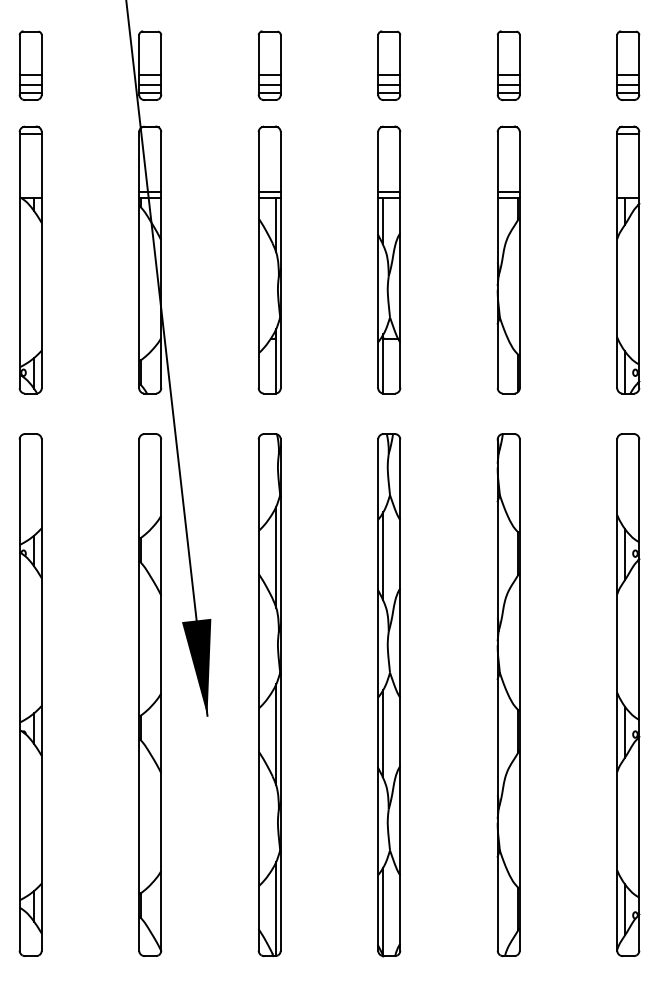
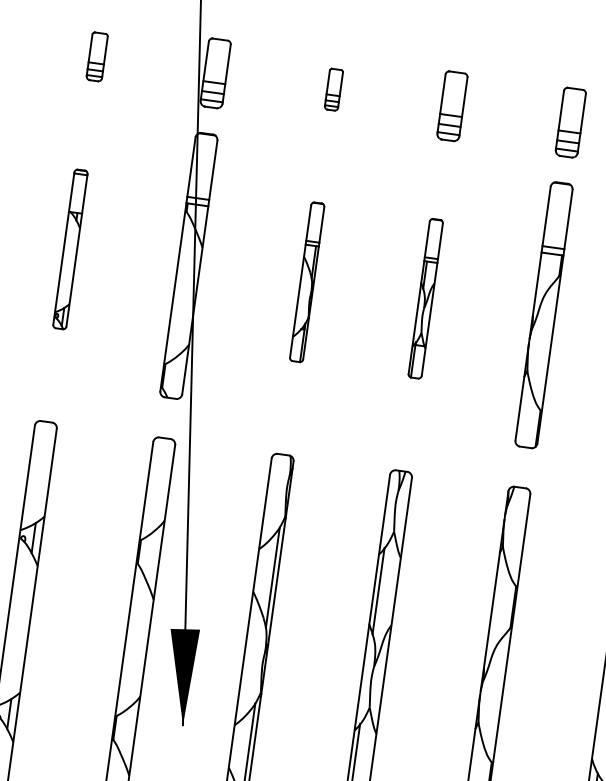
part: (30, 65) -> (97, 56), size x0.7
part: (269, 65) -> (333, 89), size x0.6
part: (30, 259) -> (70, 248), size x0.6
part: (269, 259) -> (307, 281), size x0.6
part: (389, 259) -> (425, 298), size x0.6

